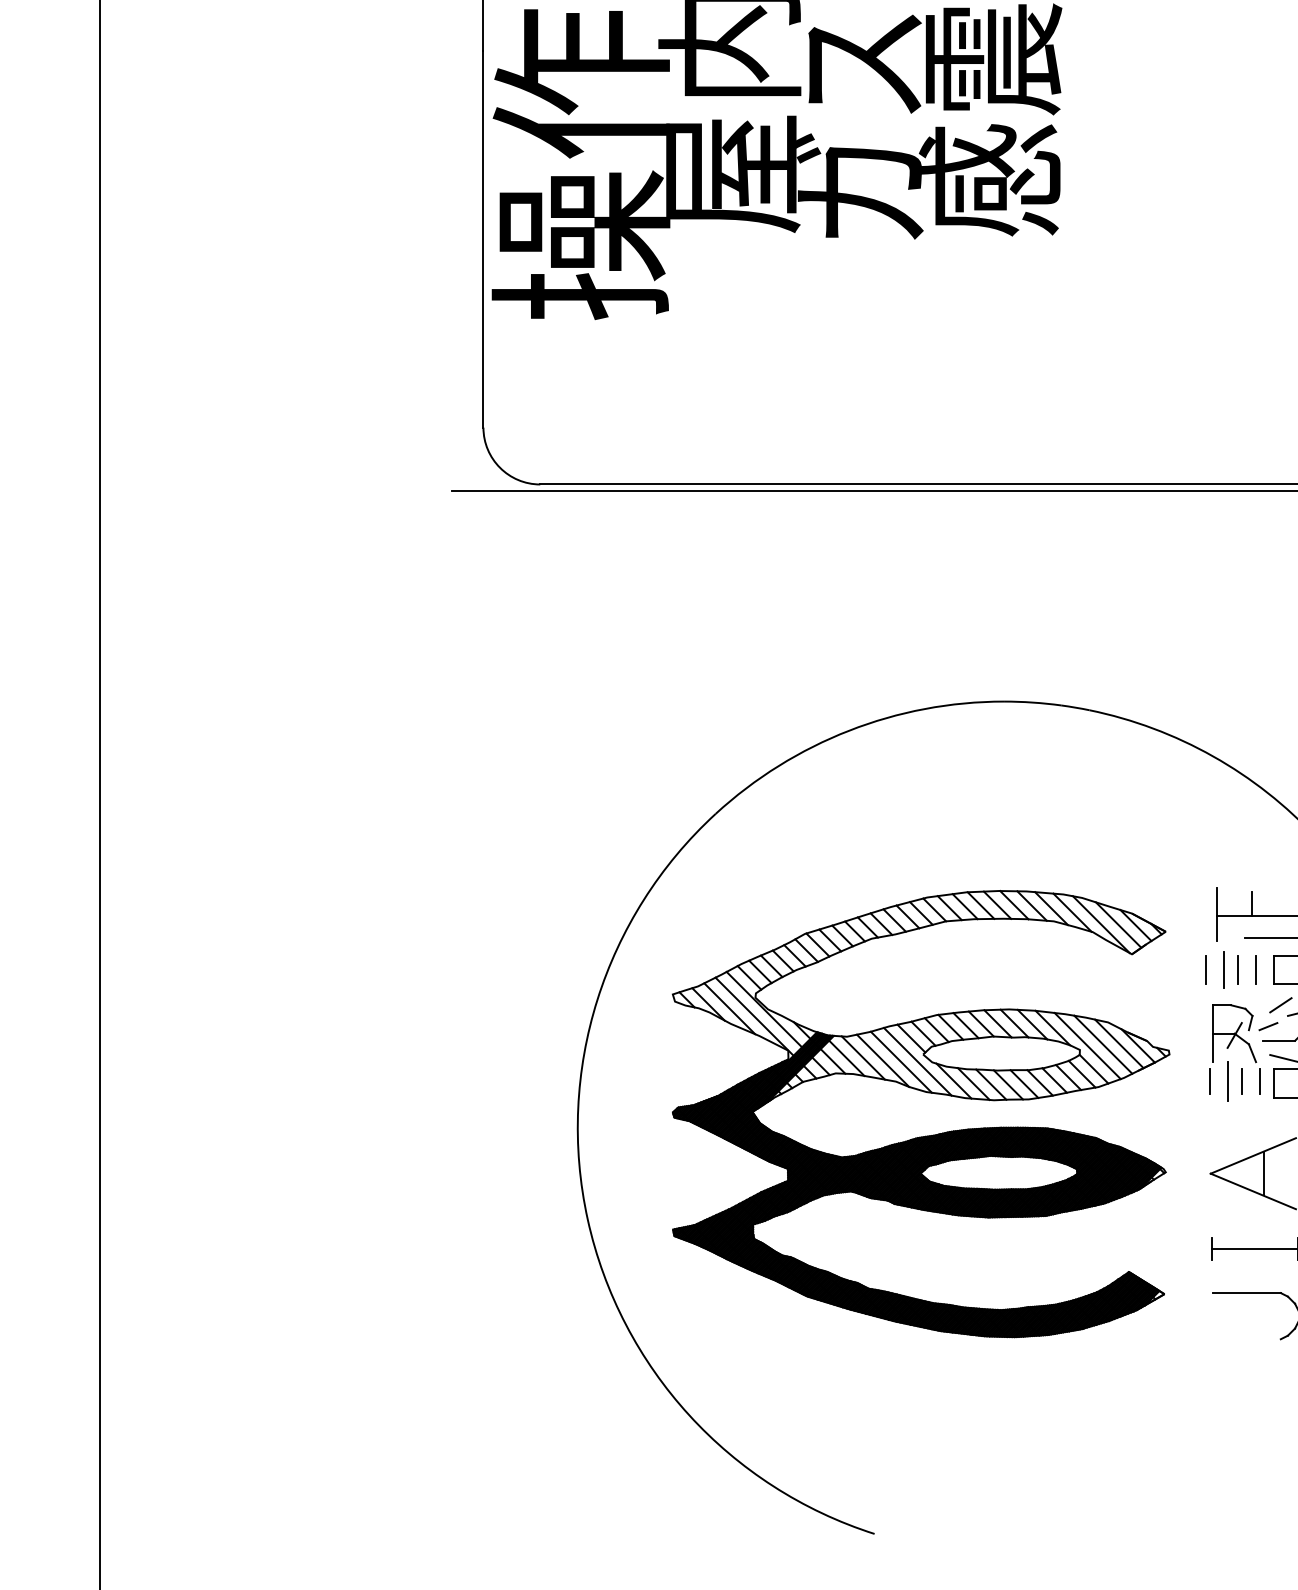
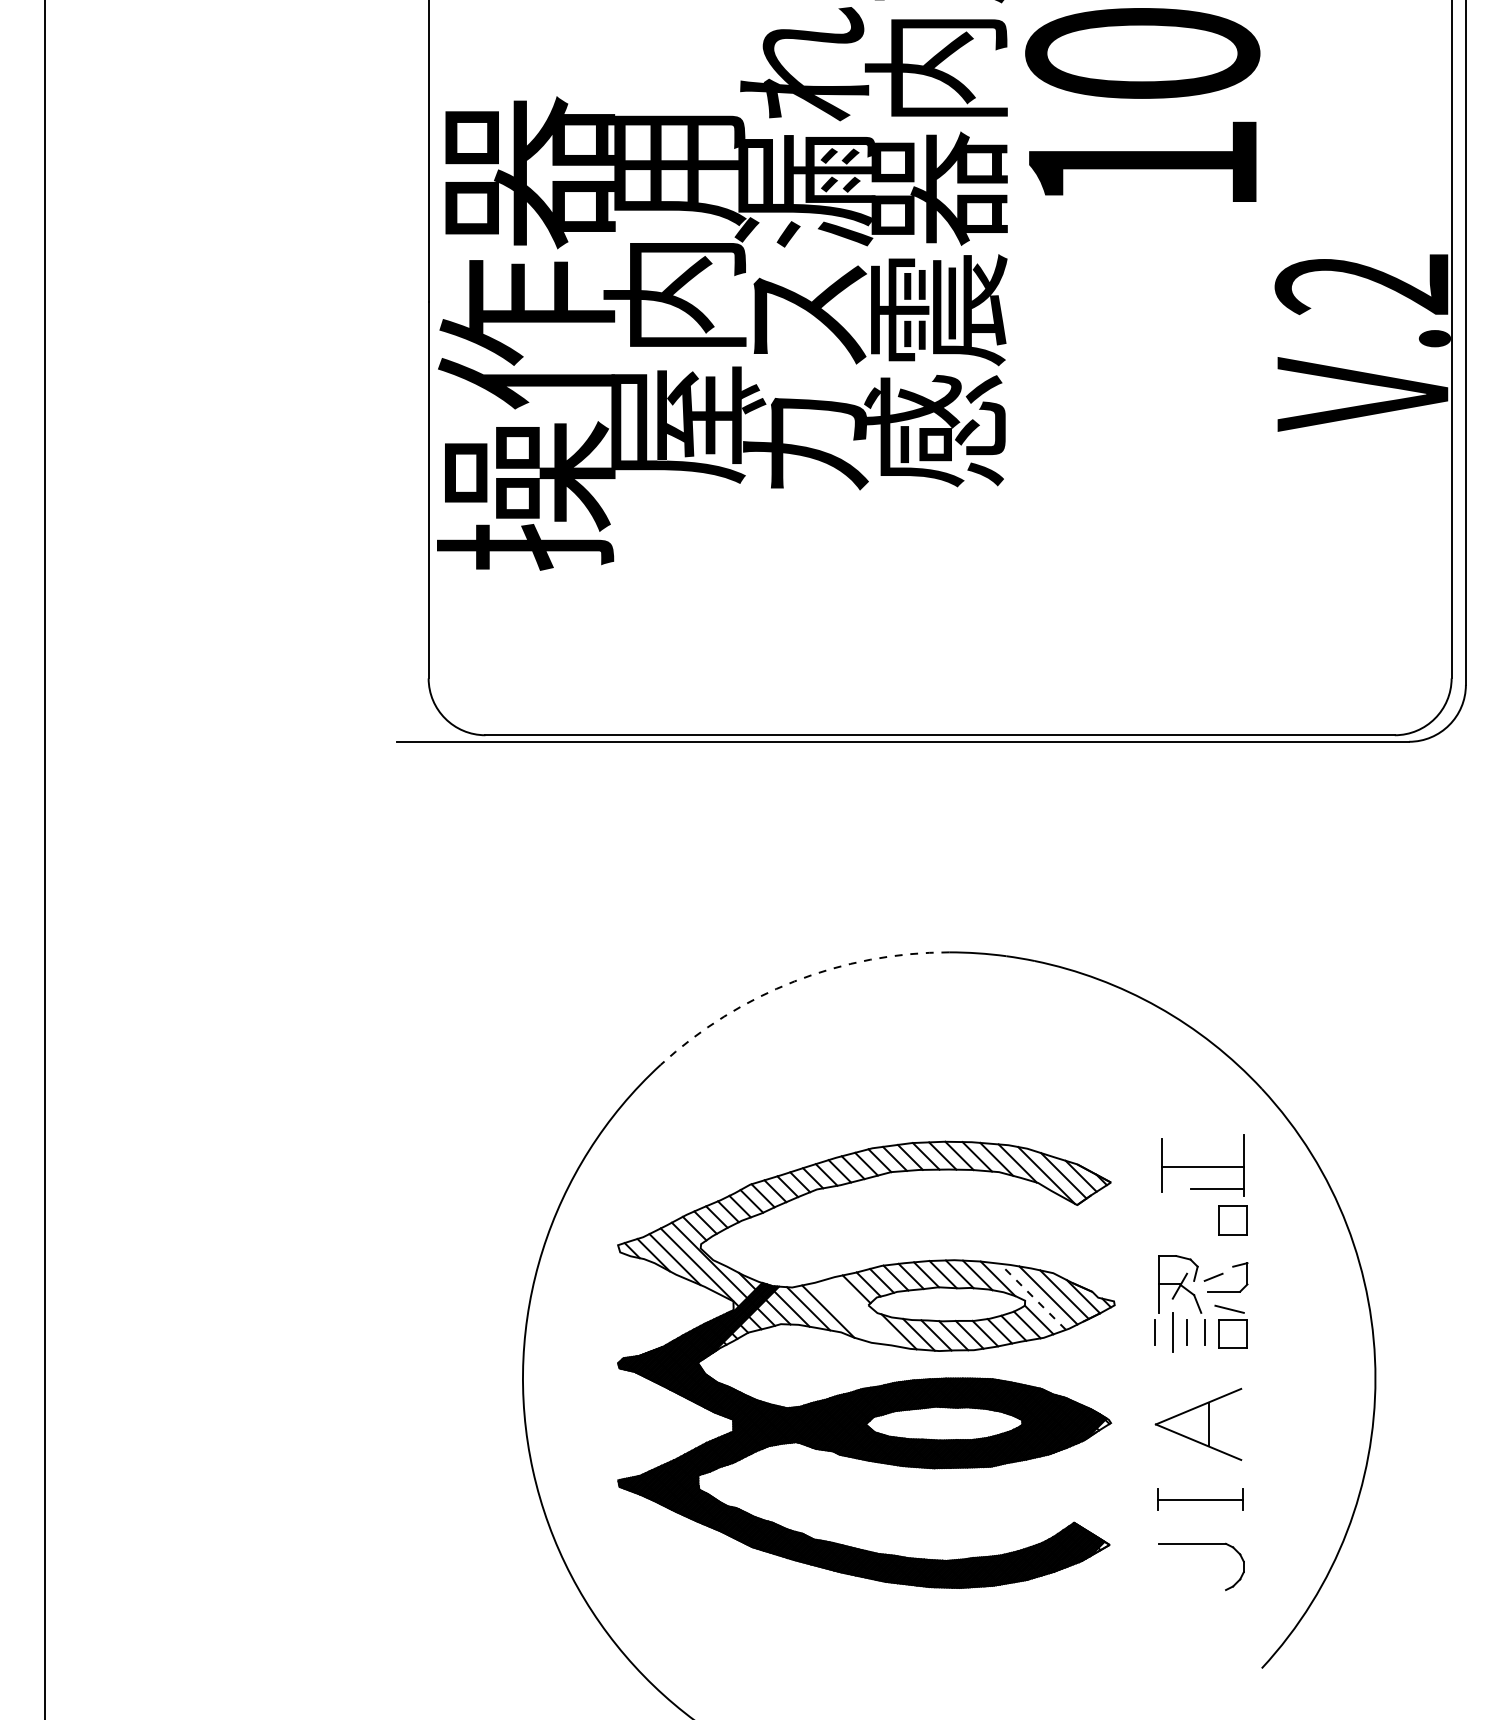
arc: (849, 730) -> (794, 981), solid -> dashed
line: (1252, 903) -> (1197, 1154), removed
line: (1206, 969) -> (1151, 1220), removed
line: (1224, 969) -> (1169, 1220), removed
line: (1238, 969) -> (1183, 1220), removed
line: (1256, 969) -> (1201, 1220), removed
line: (1280, 1004) -> (1225, 1255), removed
line: (1087, 1045) -> (1032, 1296), solid -> dashed
line: (901, 1061) -> (846, 1312), removed
line: (917, 1061) -> (862, 1312), removed

